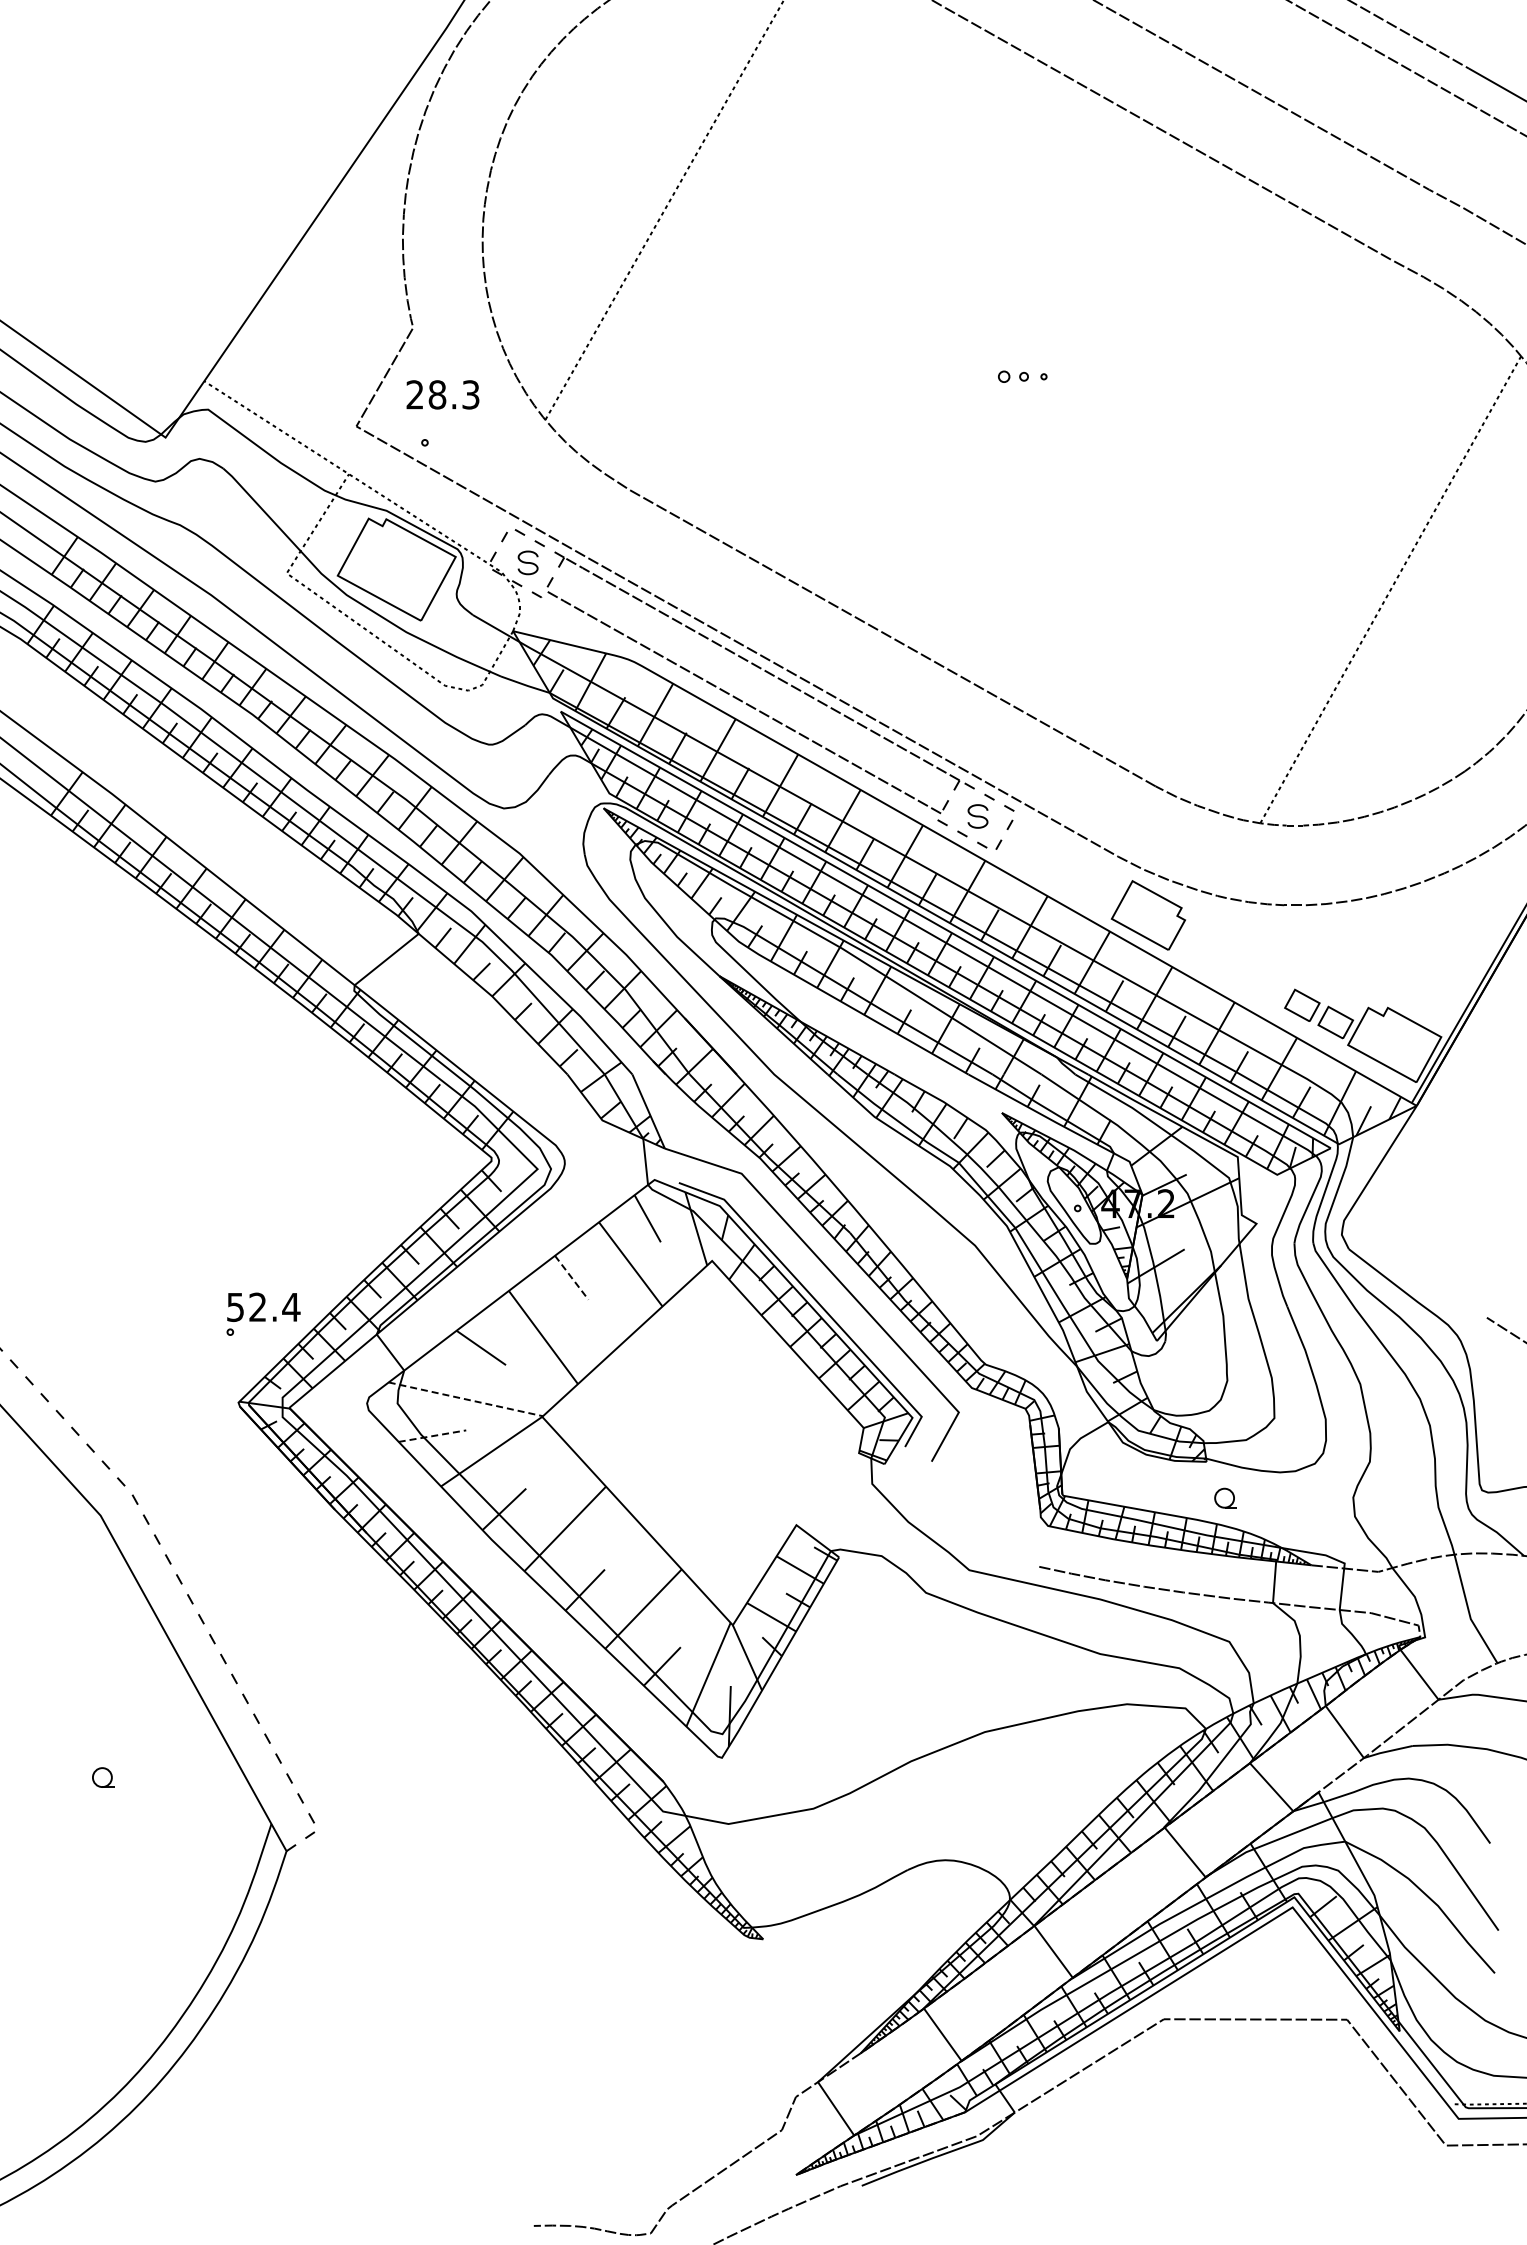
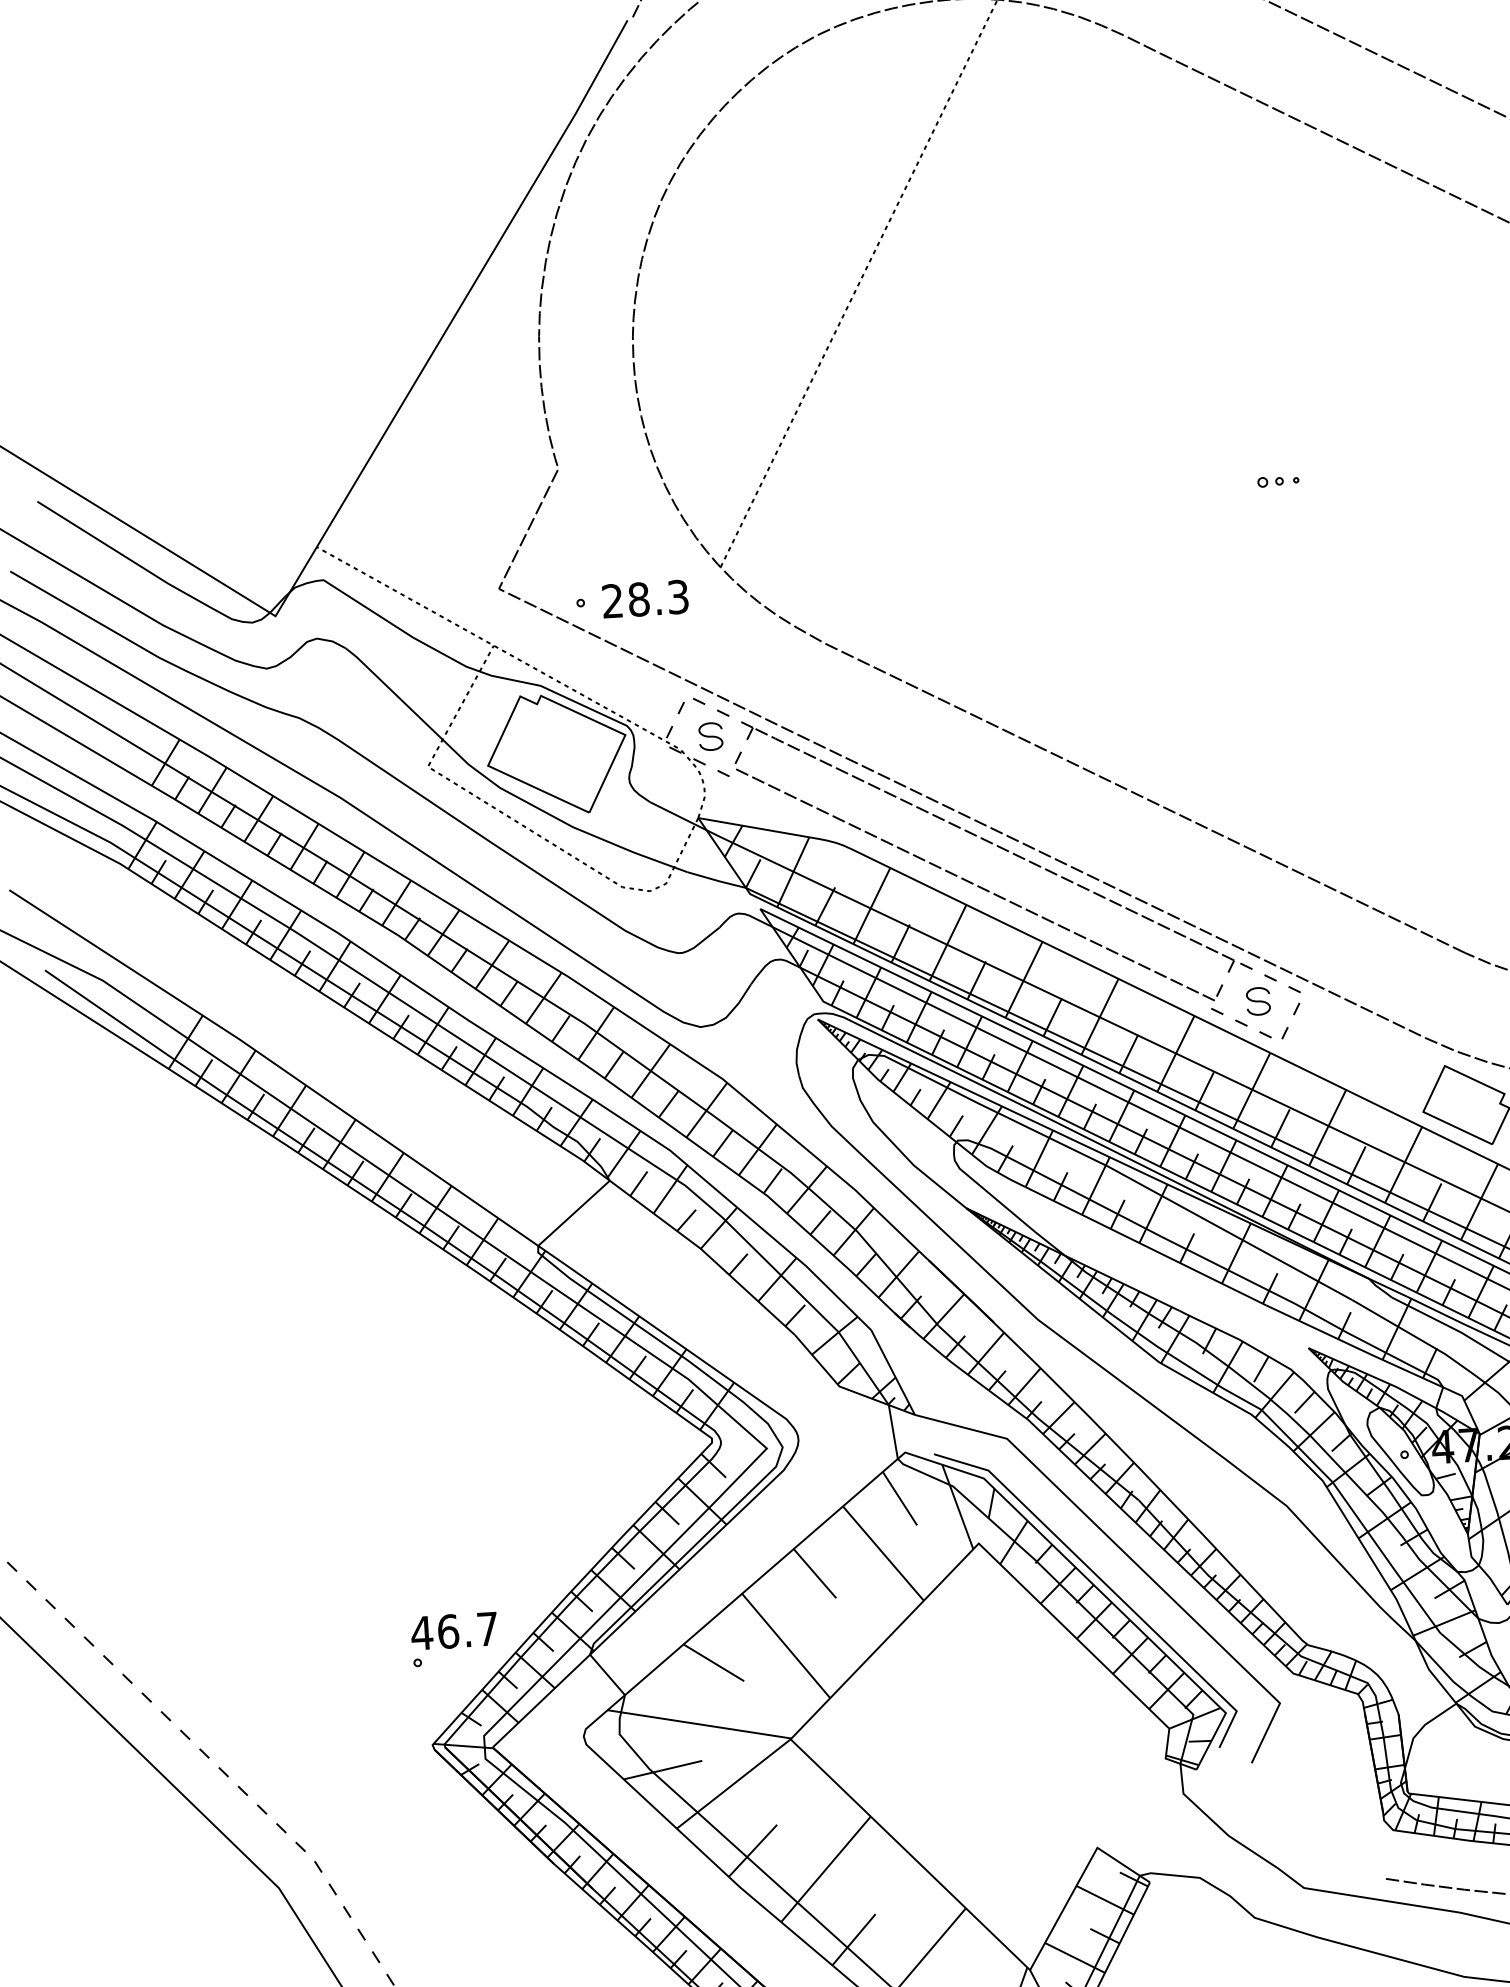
part: (1022, 376) -> (1278, 480), size x0.71
text: (442, 394) -> (644, 598), moved
line: (571, 1277) -> (814, 1573), dashed -> solid
text: (263, 1306) -> (454, 1630), 52.4 -> 46.7
line: (465, 1399) -> (699, 1724), dashed -> solid
line: (432, 1436) -> (663, 1770), dashed -> solid

